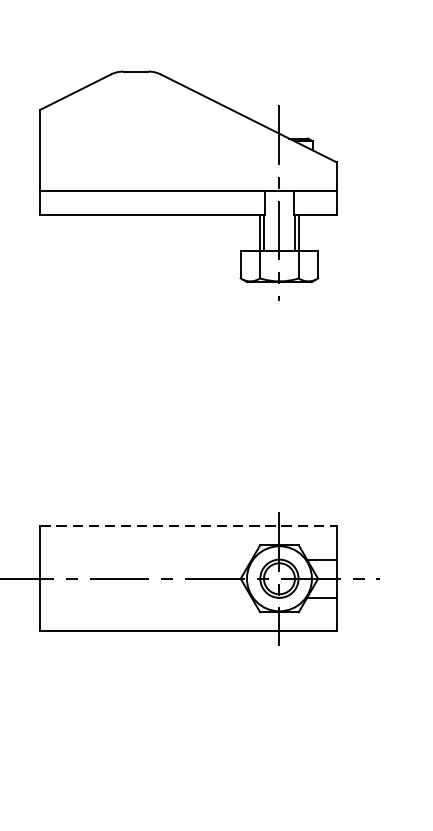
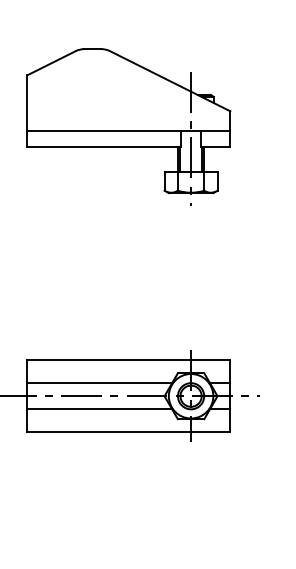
line: (189, 526) -> (129, 360), dashed -> solid
line: (145, 560) -> (99, 383), added
line: (145, 598) -> (99, 409), added

